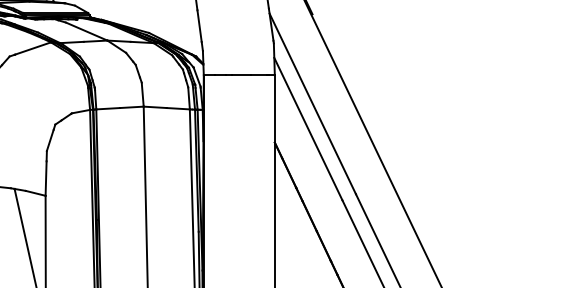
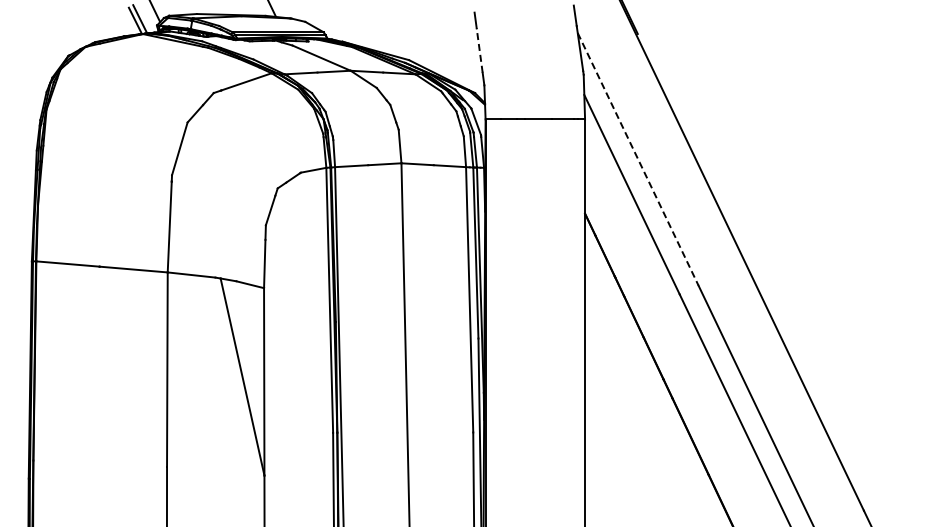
line: (199, 26) -> (479, 50), solid -> dashed
line: (312, 103) -> (638, 159), solid -> dashed

